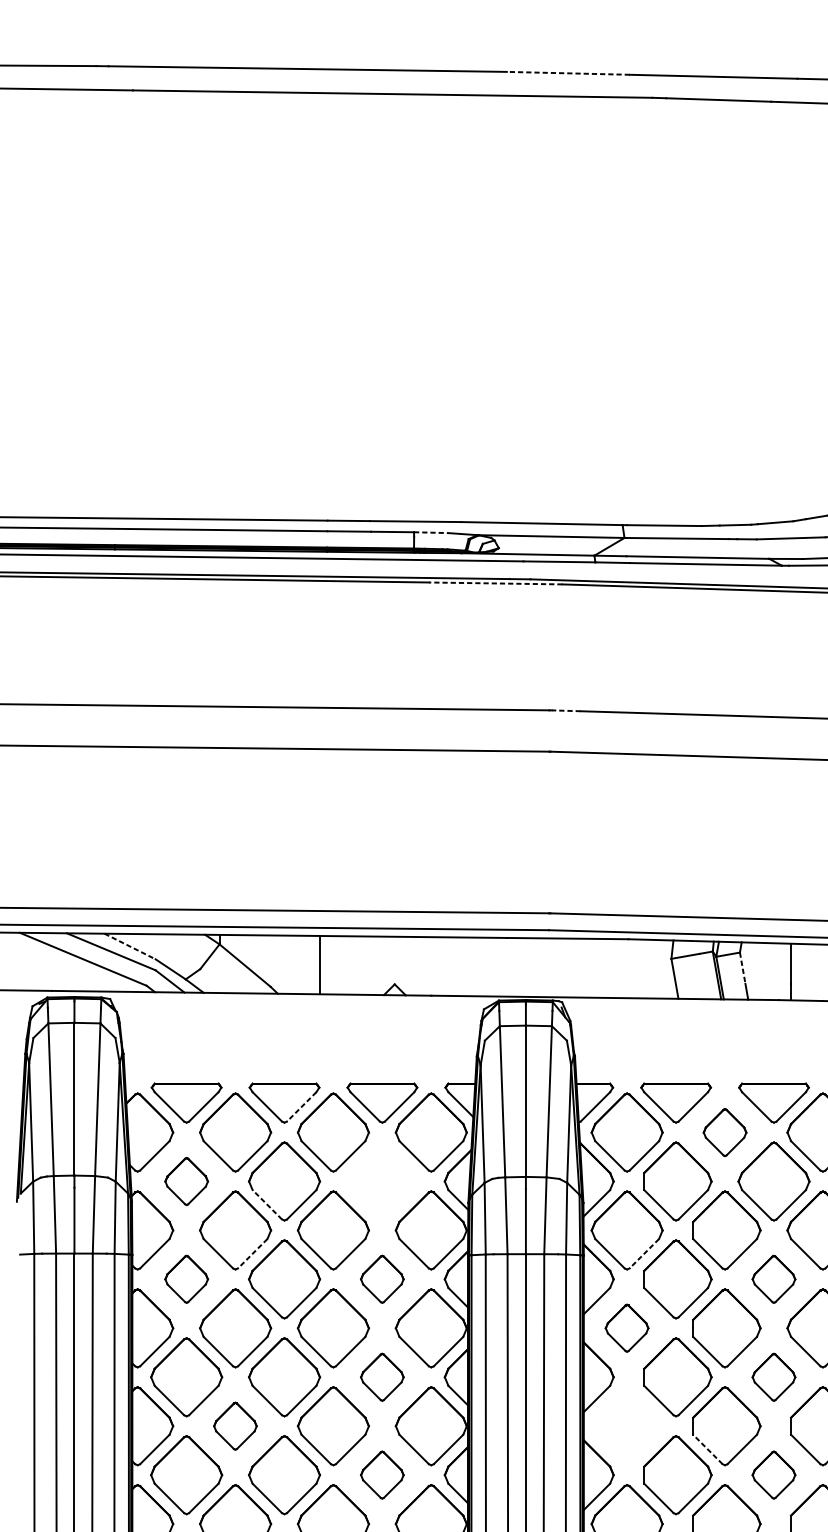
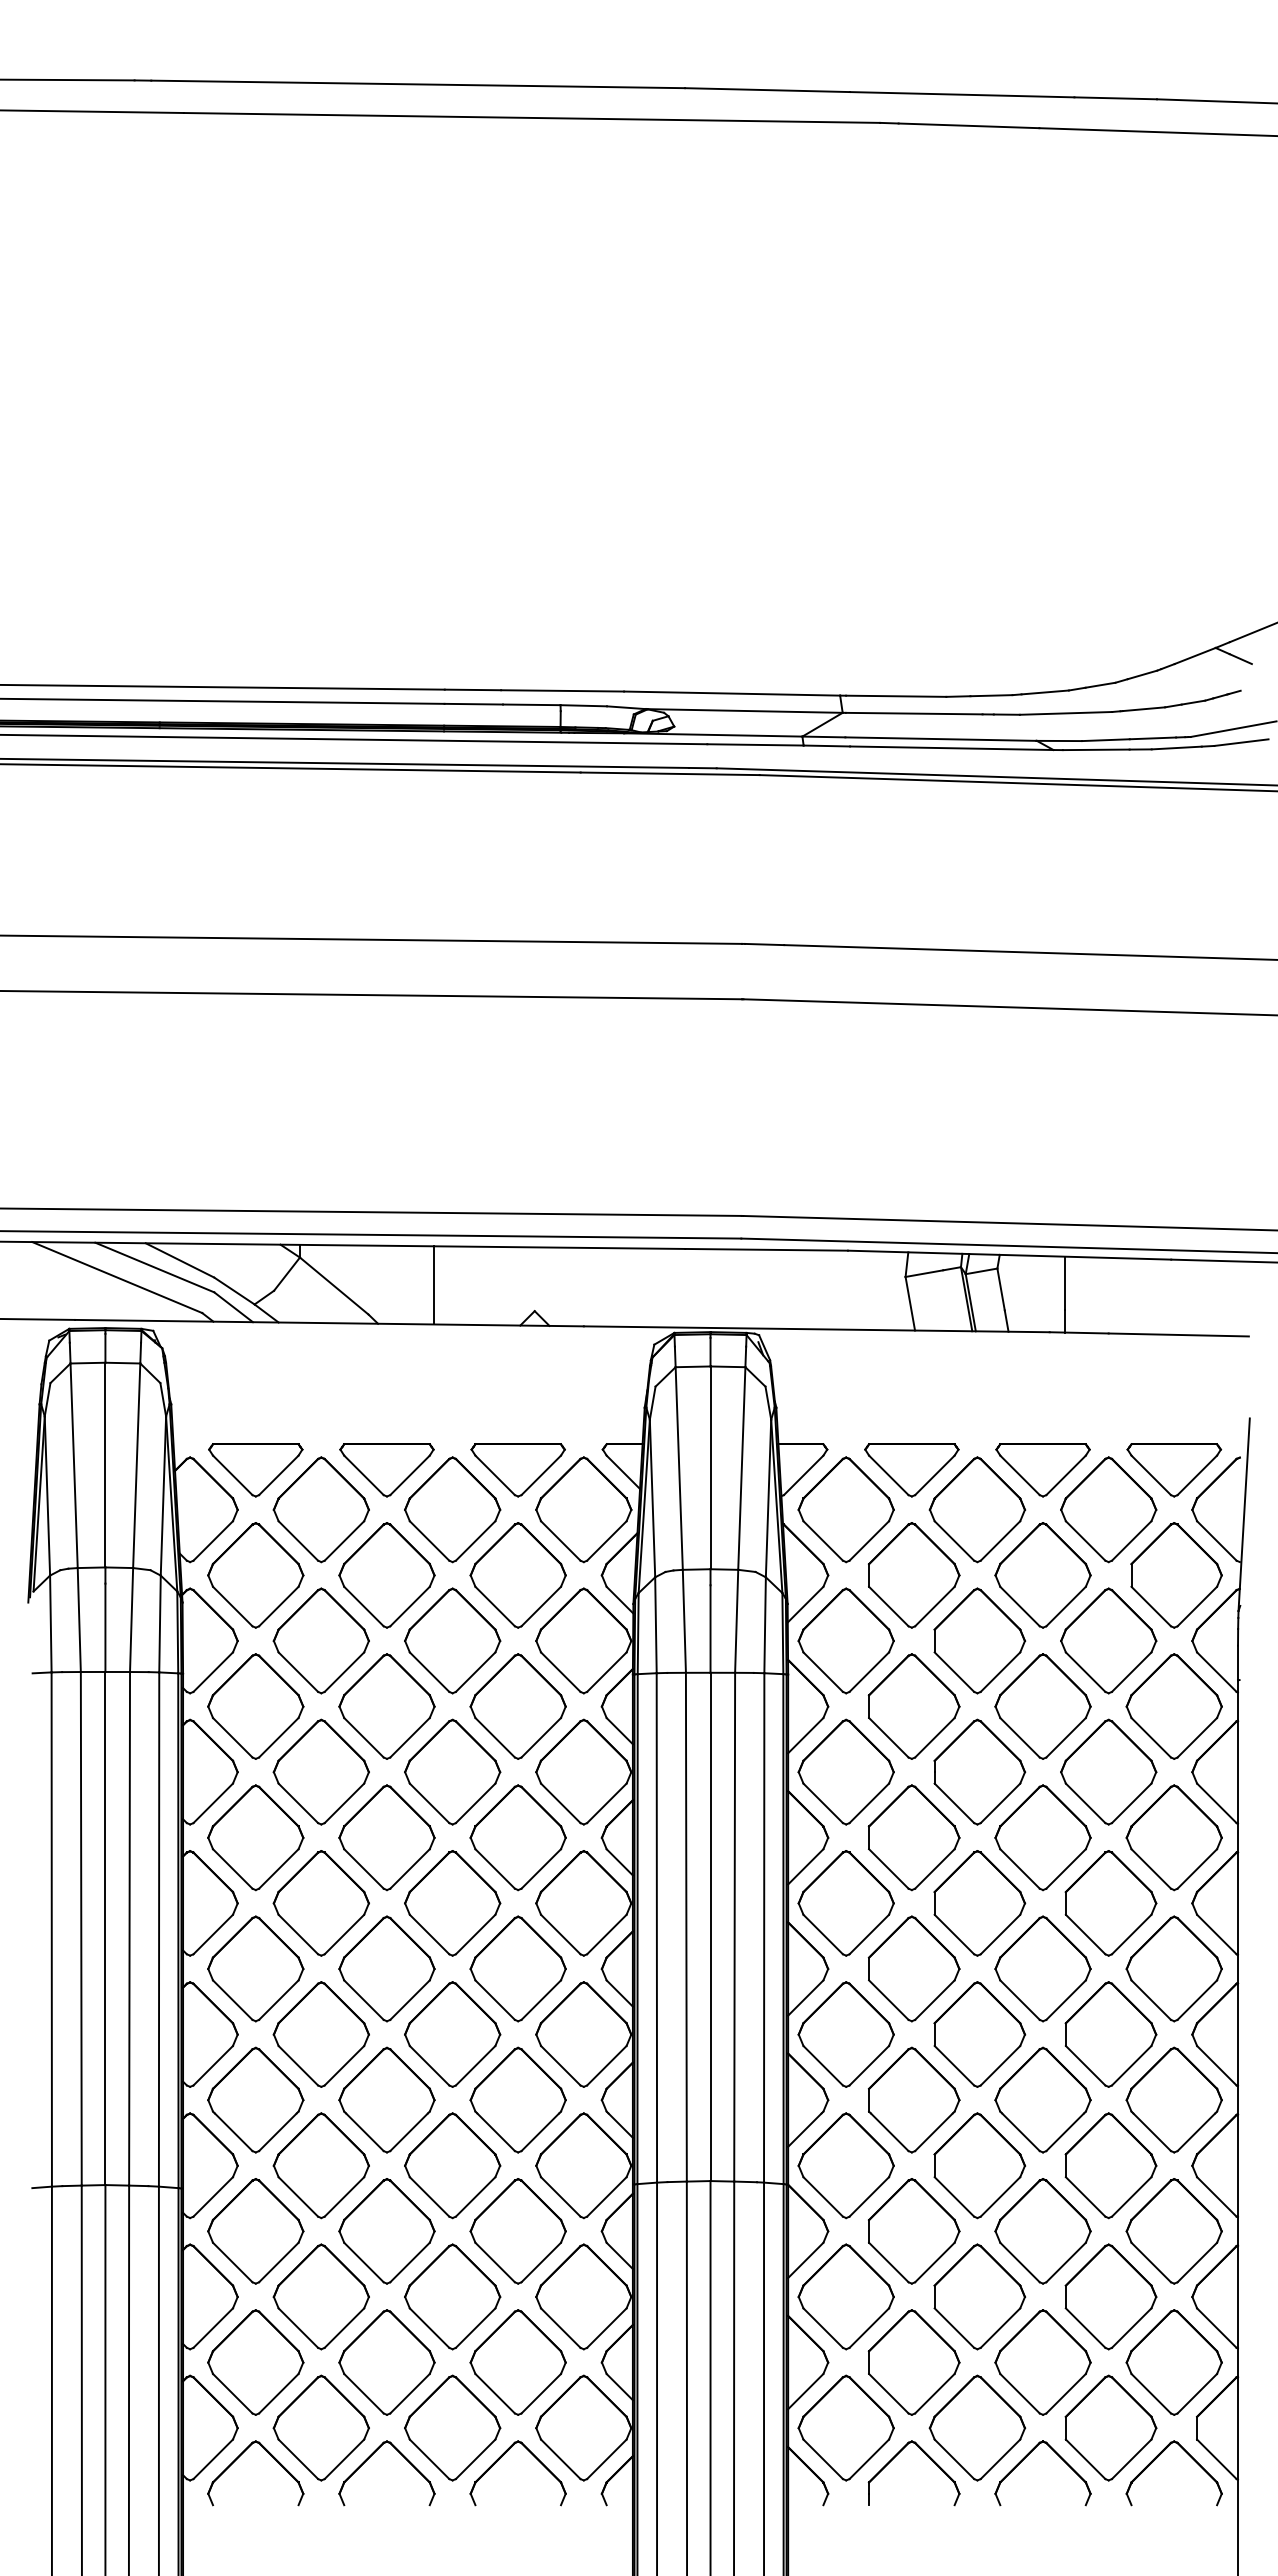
line: (567, 73) -> (766, 90), dashed -> solid
line: (431, 532) -> (584, 705), dashed -> solid
line: (496, 583) -> (670, 773), dashed -> solid
line: (566, 710) -> (764, 944), dashed -> solid
line: (130, 946) -> (180, 1260), dashed -> solid
line: (743, 968) -> (1001, 1290), dashed -> solid
line: (302, 1106) -> (410, 1475), dashed -> solid
part: (725, 1132) -> (977, 1509), size x1.67
part: (186, 1181) -> (255, 1575), size x1.67
part: (381, 1181) -> (517, 1575), added
line: (266, 1204) -> (363, 1606), dashed -> solid
line: (252, 1253) -> (344, 1672), dashed -> solid
line: (644, 1253) -> (869, 1672), dashed -> solid
part: (186, 1279) -> (255, 1706), size x1.67
part: (381, 1279) -> (517, 1706), size x1.67
part: (773, 1279) -> (1042, 1706), size x1.67
part: (626, 1327) -> (845, 1771), size x1.67
part: (381, 1377) -> (517, 1837), size x1.67
part: (773, 1377) -> (1042, 1837), size x1.67
part: (234, 1426) -> (320, 1903), size x1.67
part: (626, 1426) -> (845, 1903), added
line: (707, 1449) -> (954, 1934), dashed -> solid
part: (381, 1474) -> (517, 1968), size x1.67
part: (773, 1474) -> (1042, 1968), size x1.67

